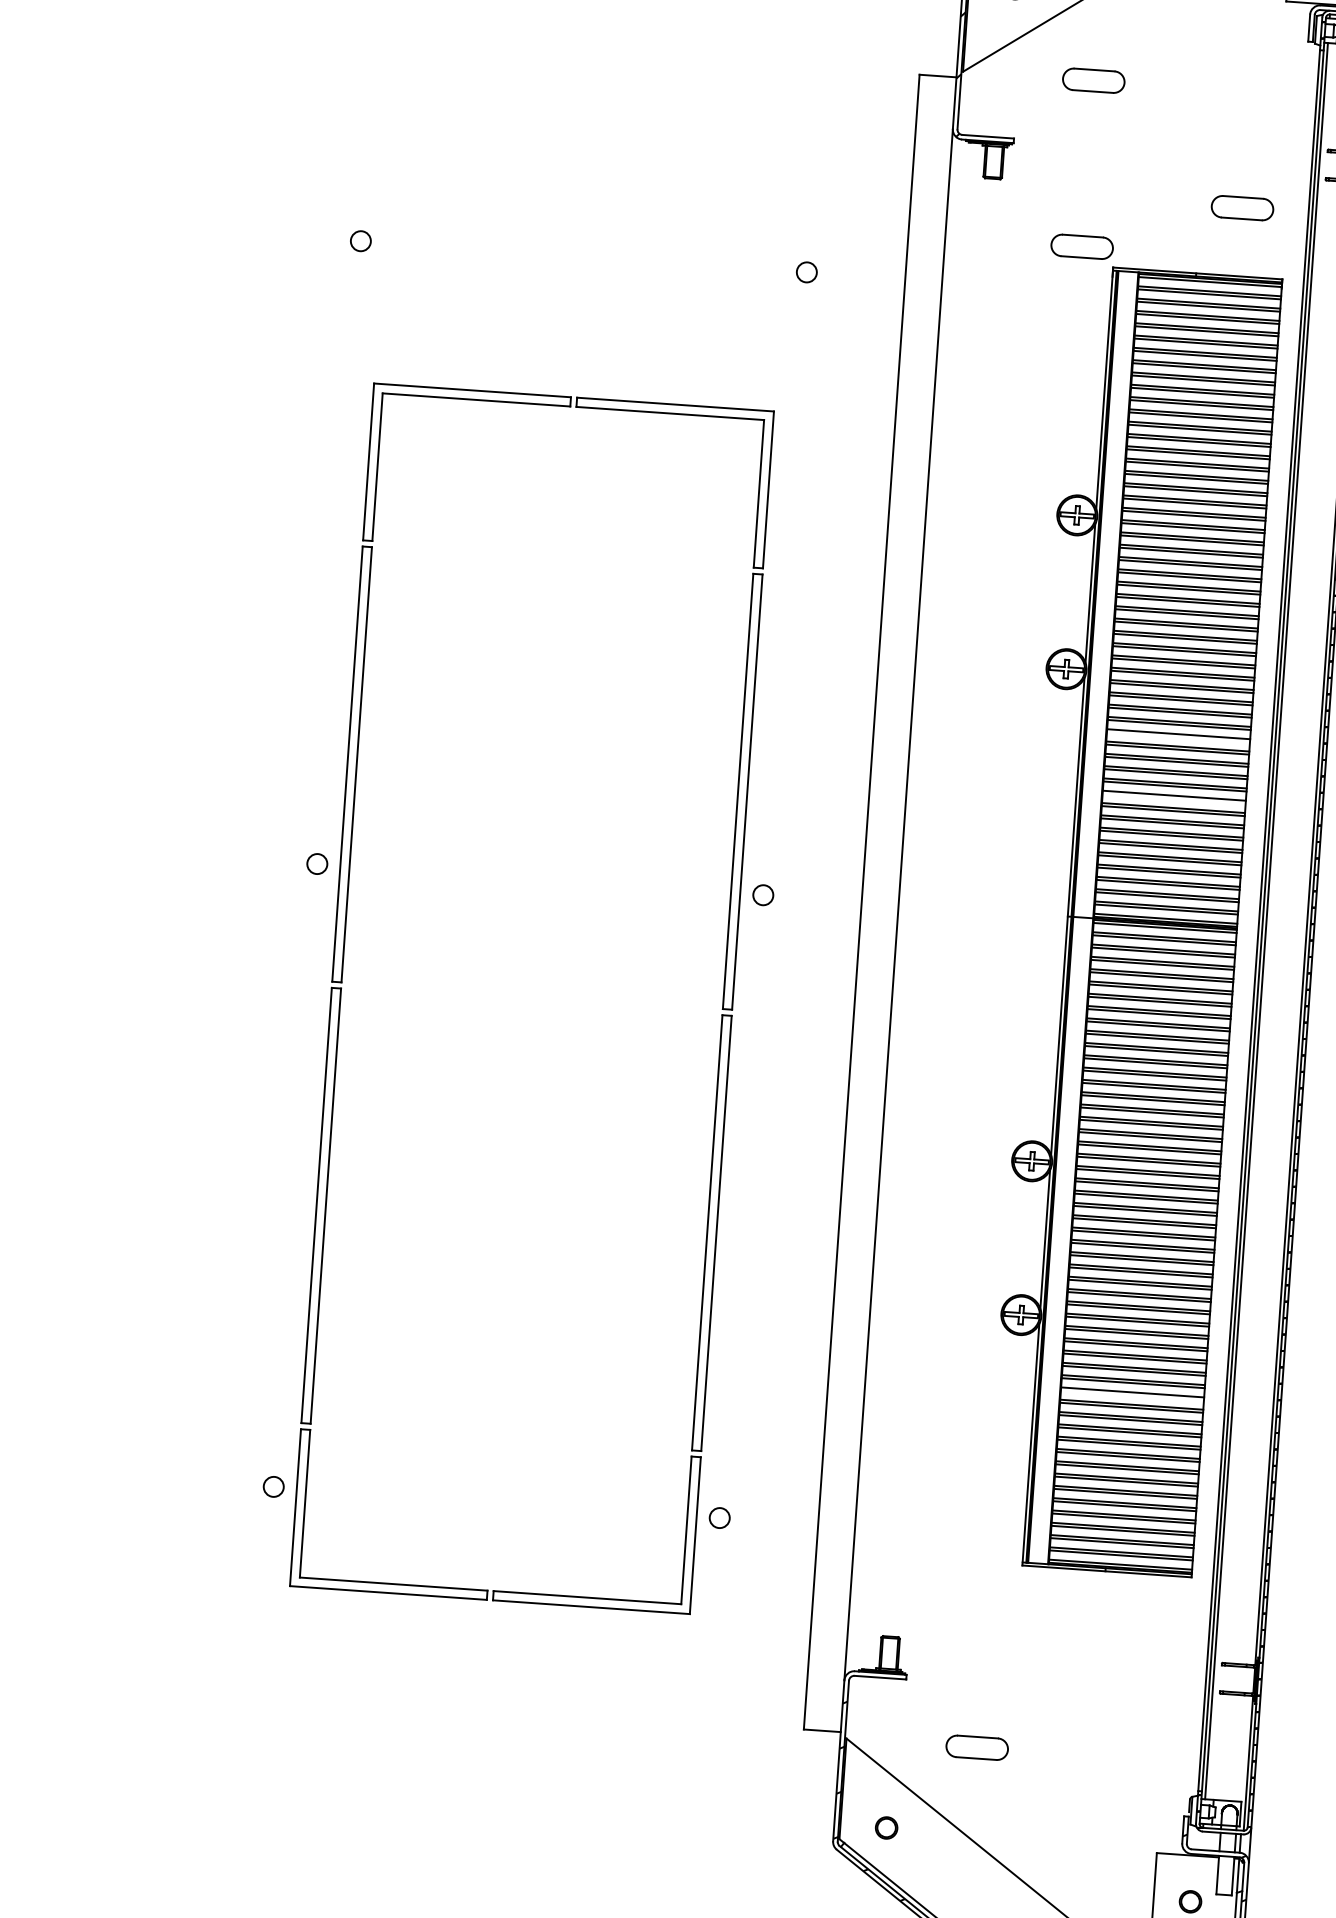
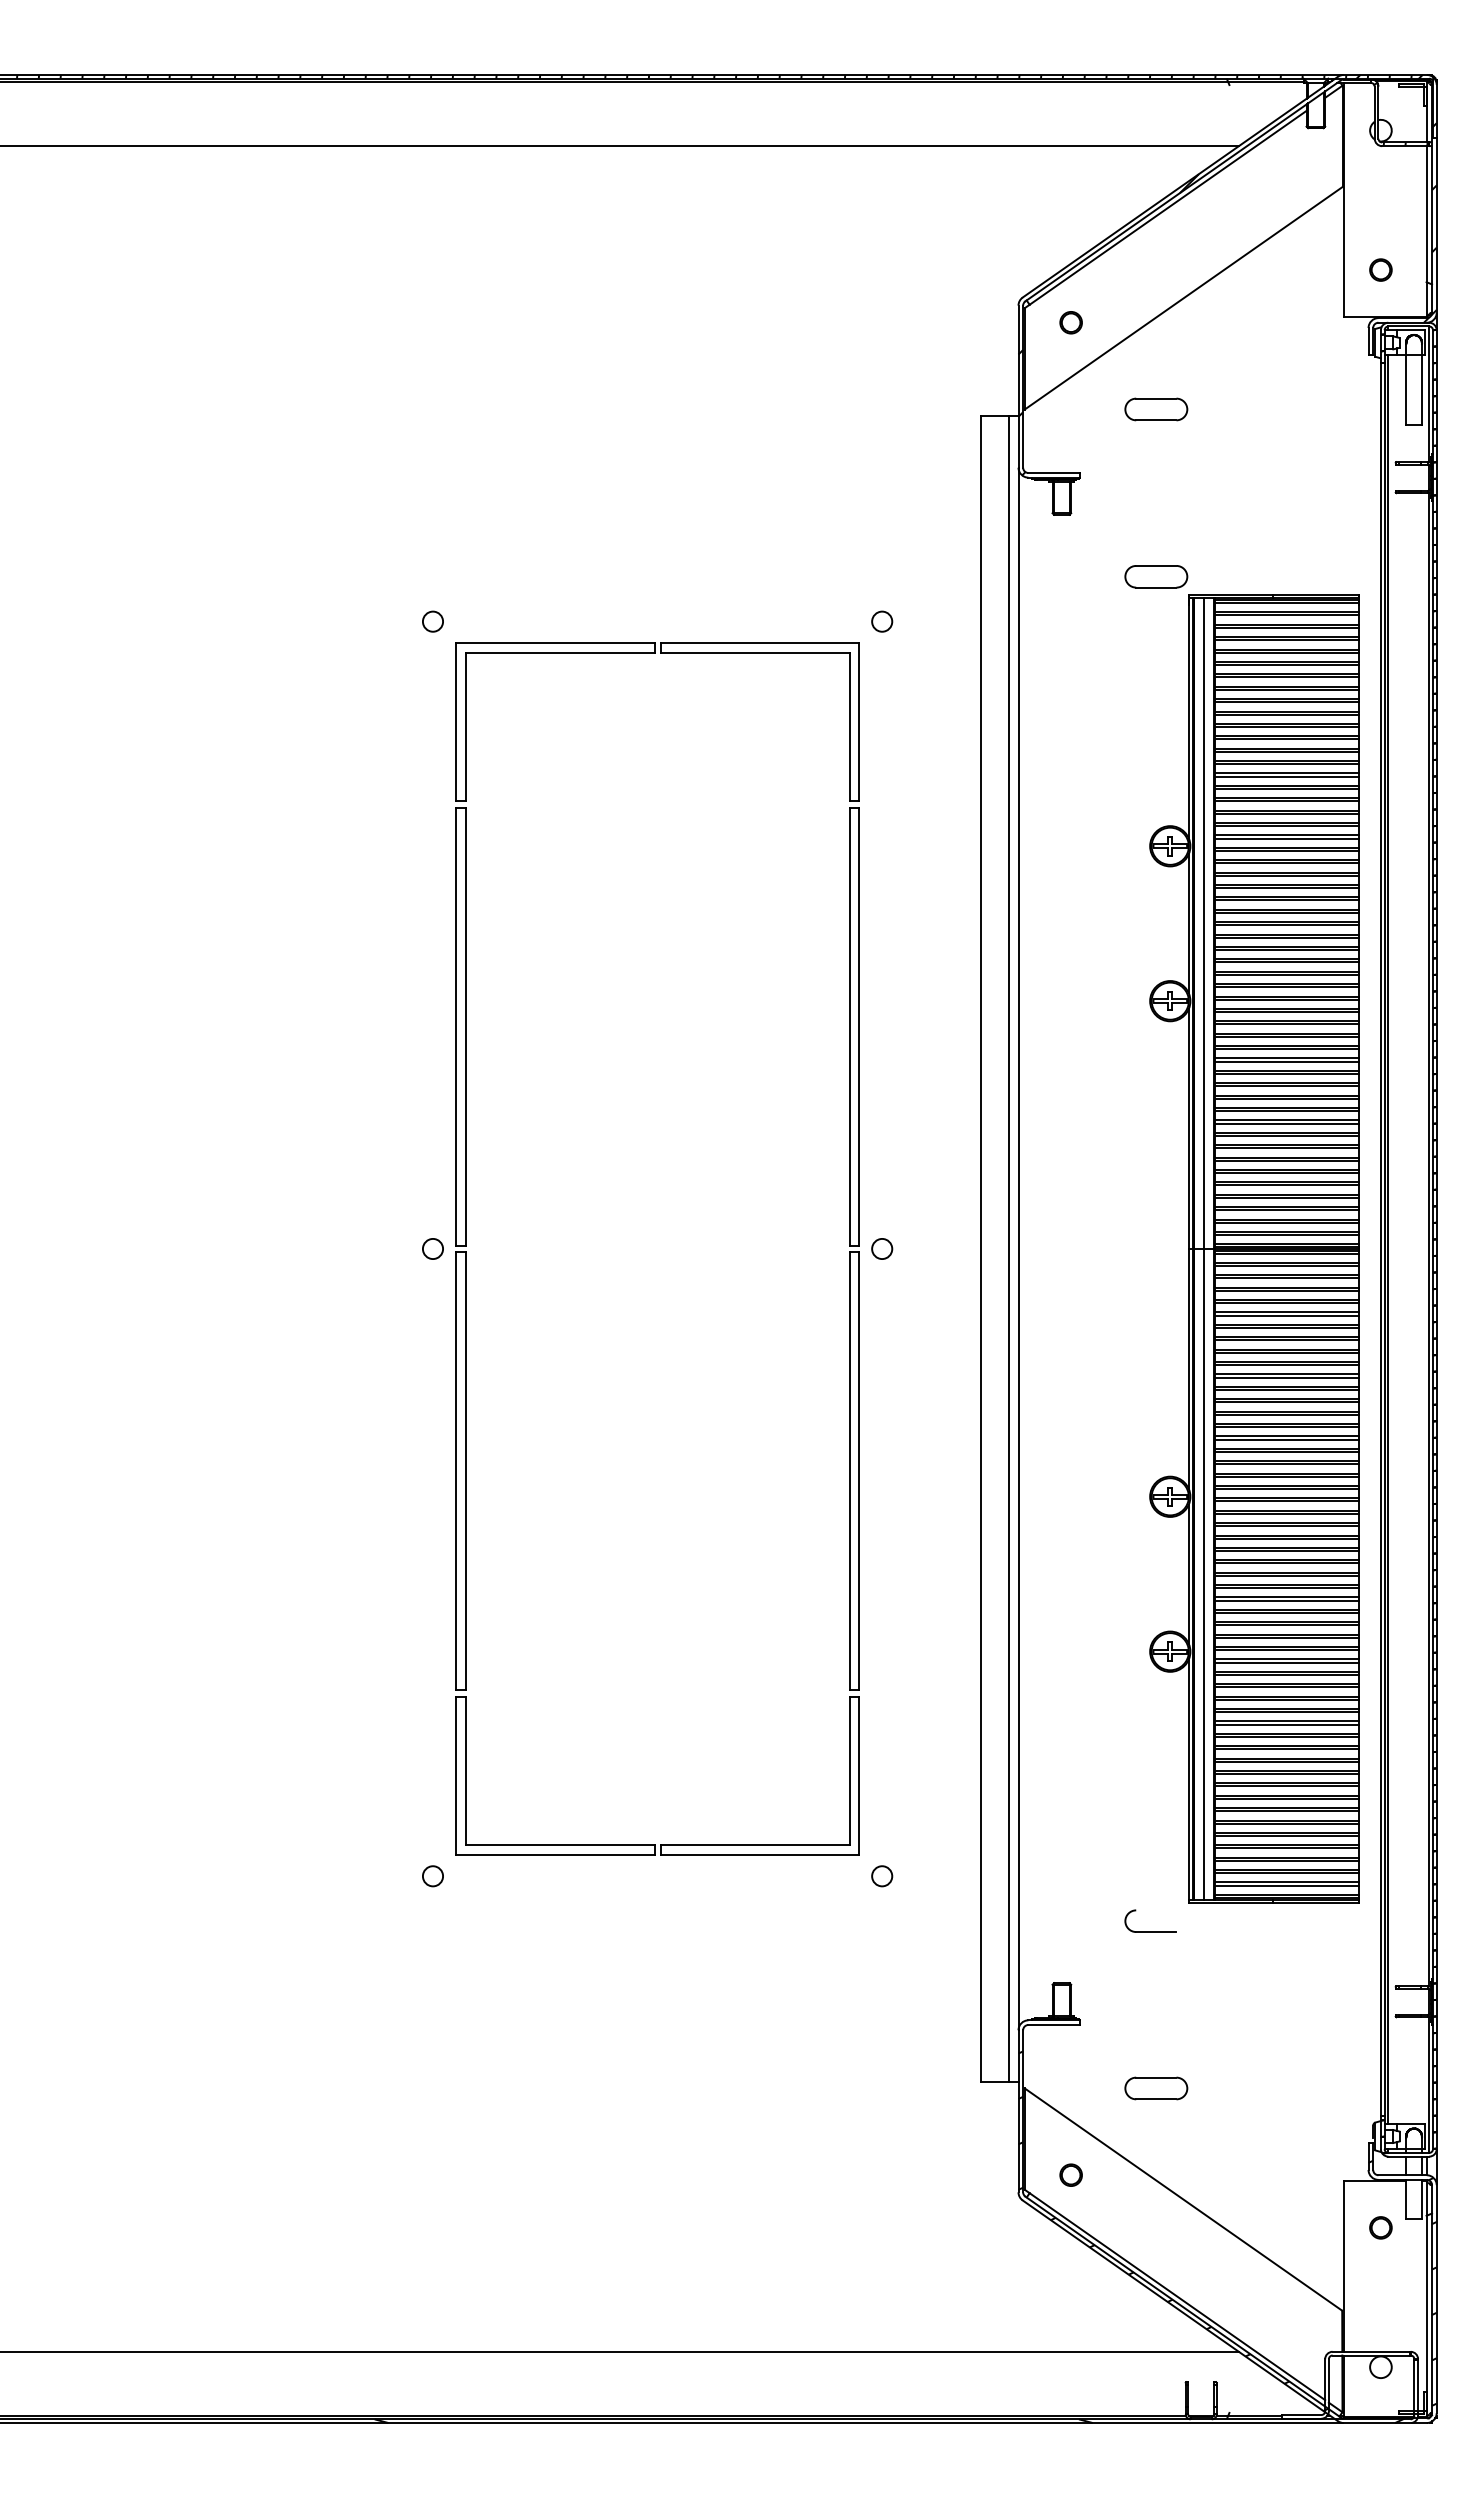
part: (1242, 207) -> (1314, 526), removed
line: (1178, 737) -> (1287, 1061), added
line: (1174, 798) -> (1287, 1123), added
line: (888, 903) -> (1008, 1248), added
line: (1083, 917) -> (1204, 1248), added
part: (342, 983) -> (466, 1246), moved
line: (1132, 1395) -> (1287, 1724), added
part: (982, 1591) -> (1150, 1931), added

